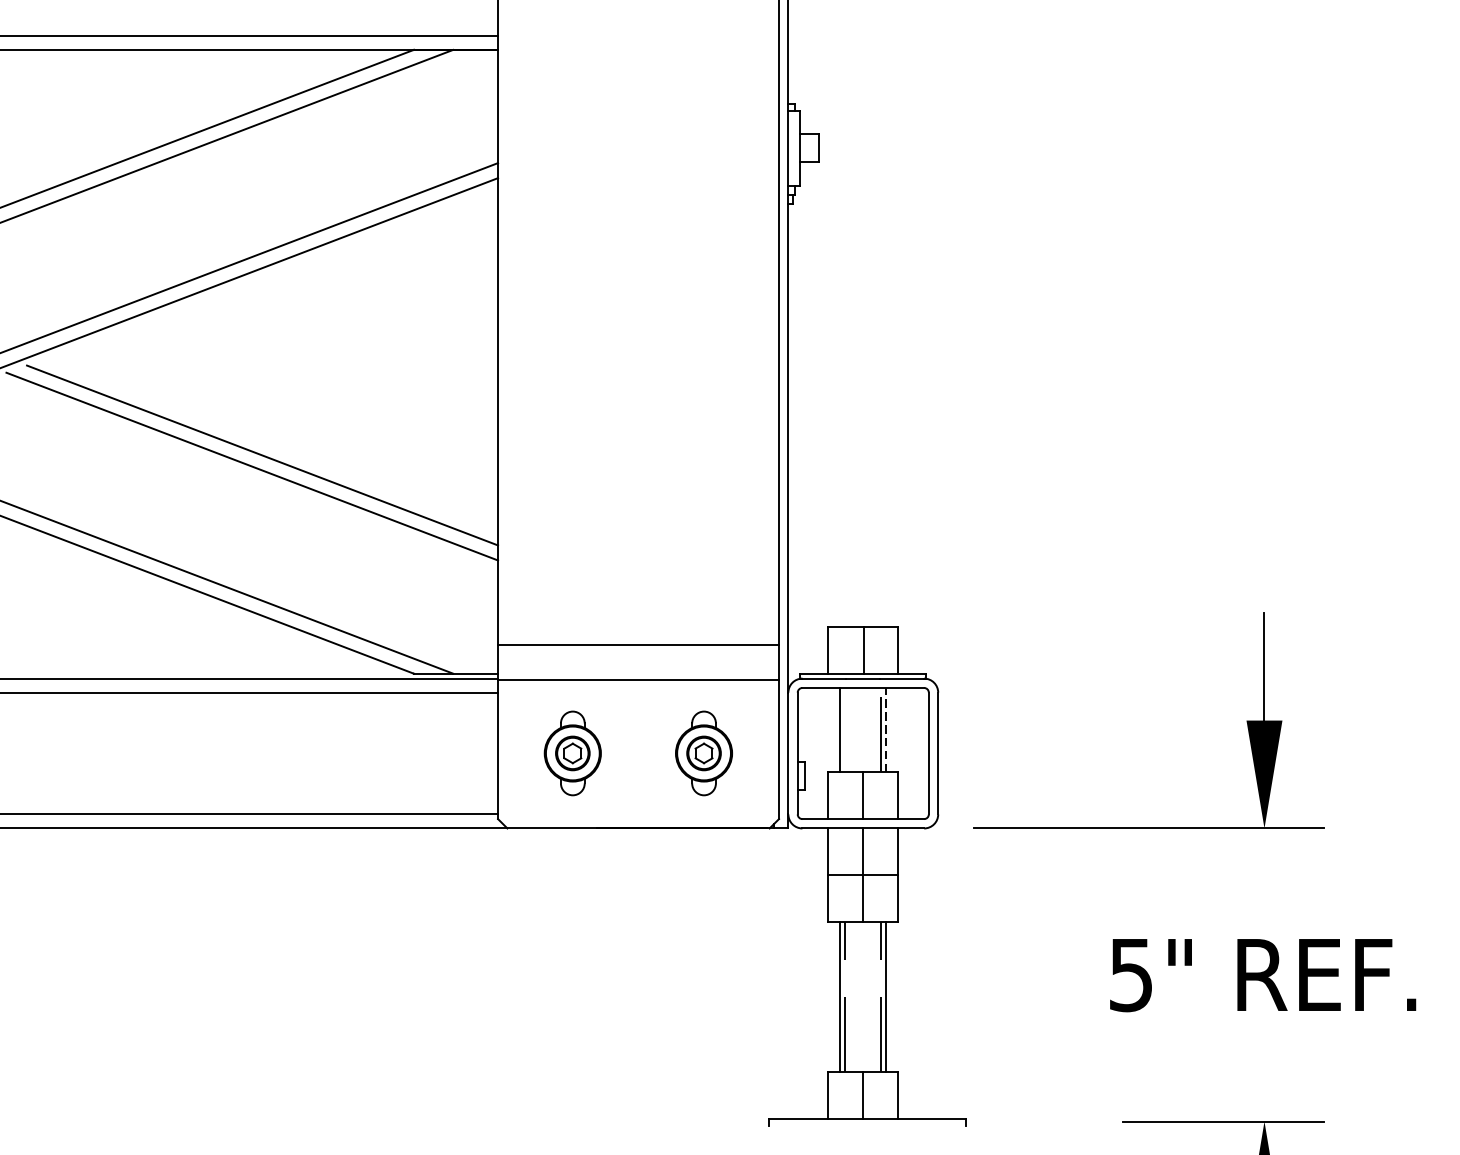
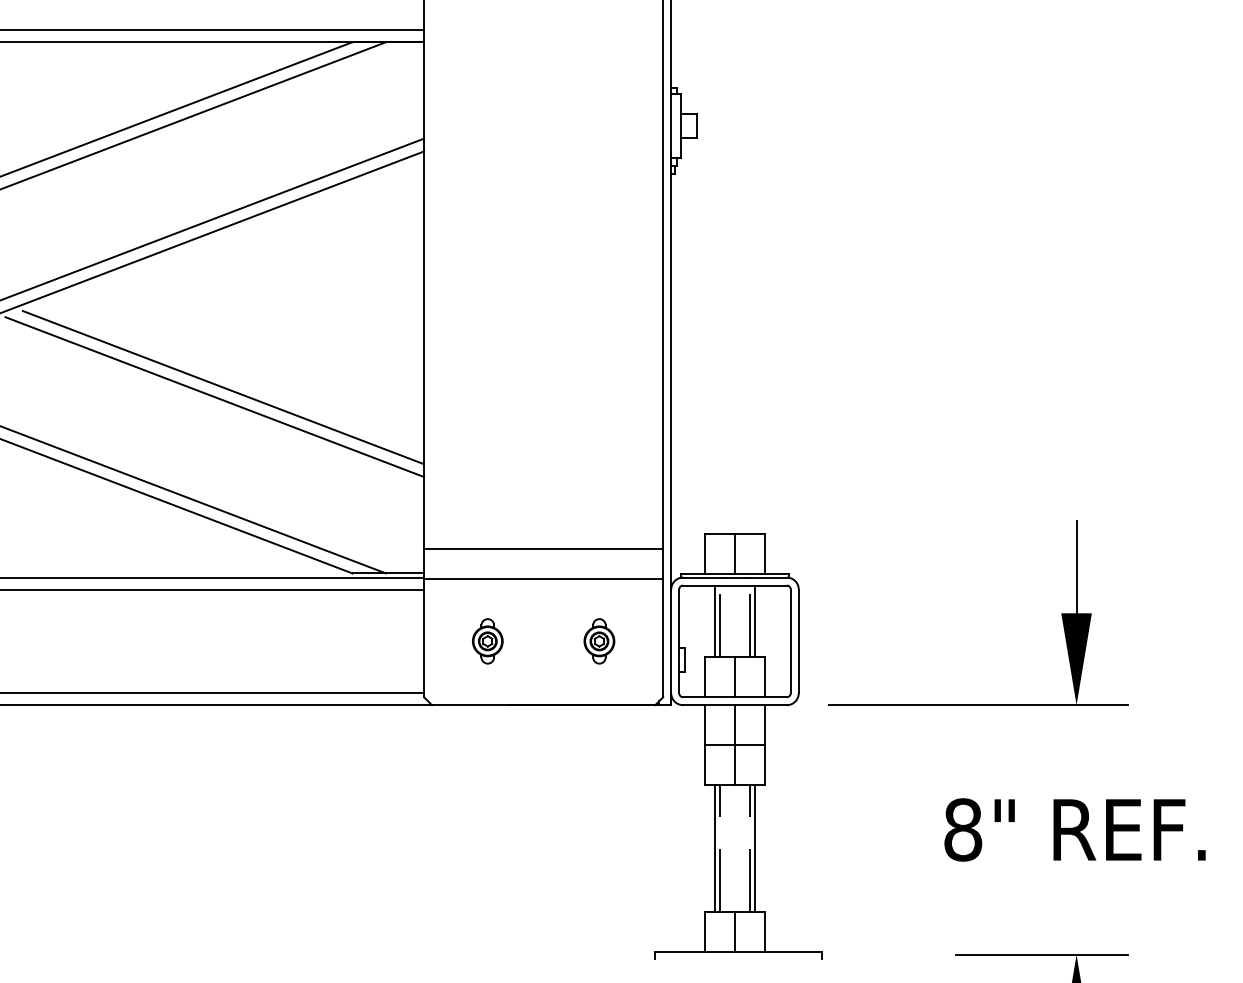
line: (845, 730) -> (719, 621), added
line: (886, 730) -> (754, 621), dashed -> solid
part: (572, 753) -> (487, 641), size x0.62
part: (704, 753) -> (599, 641), size x0.62
text: (1131, 974) -> (963, 829), 5" -> 8"

